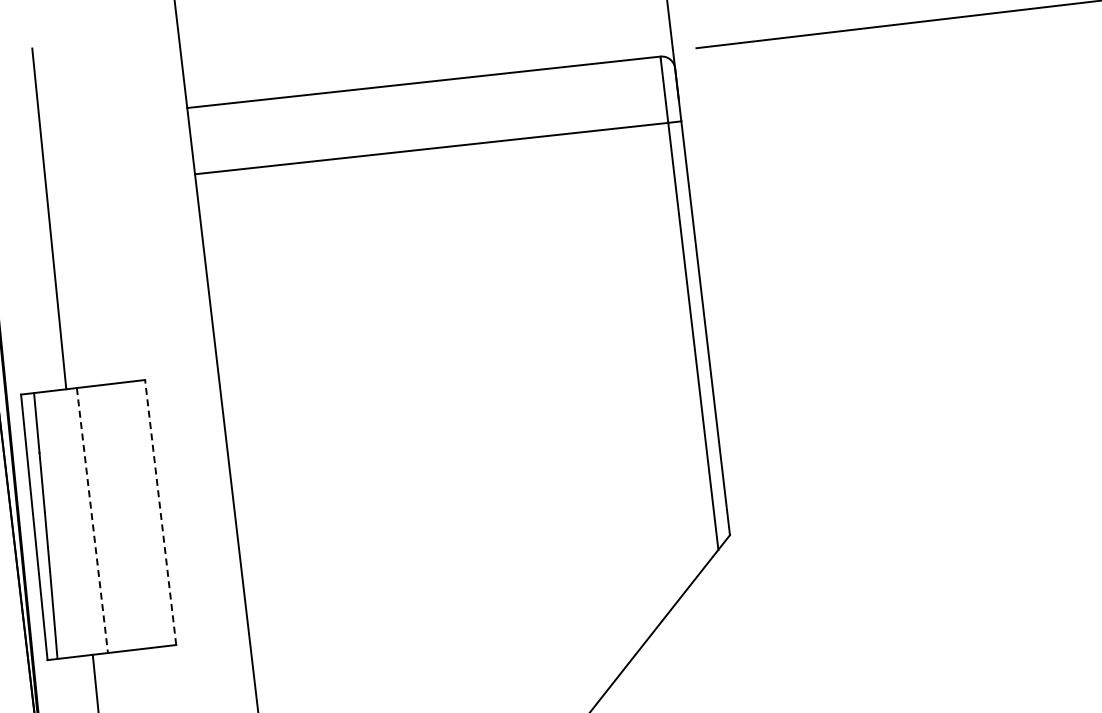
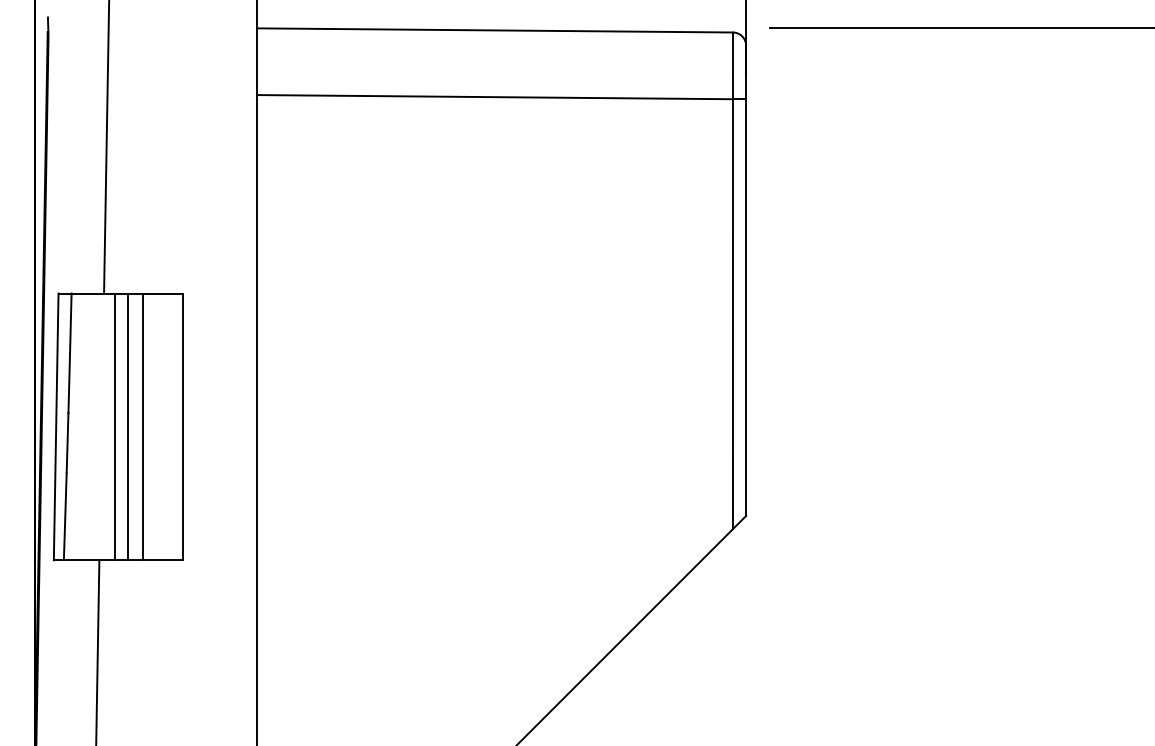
line: (160, 512) -> (183, 426), dashed -> solid
line: (120, 516) -> (143, 426), added
line: (105, 518) -> (127, 426), added
line: (92, 521) -> (114, 427), dashed -> solid

